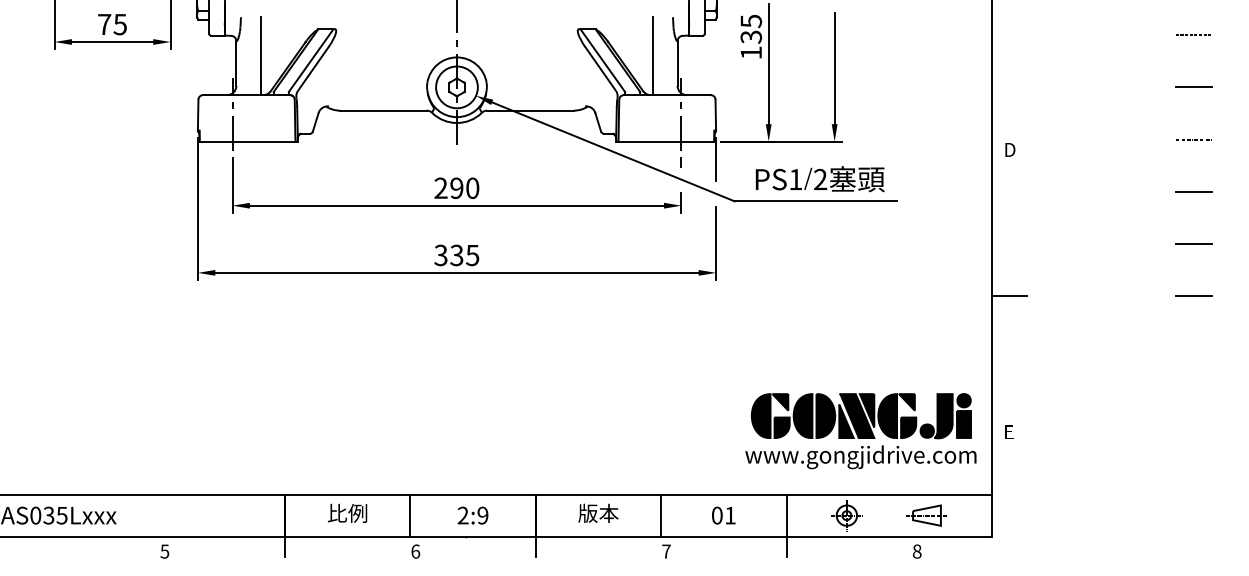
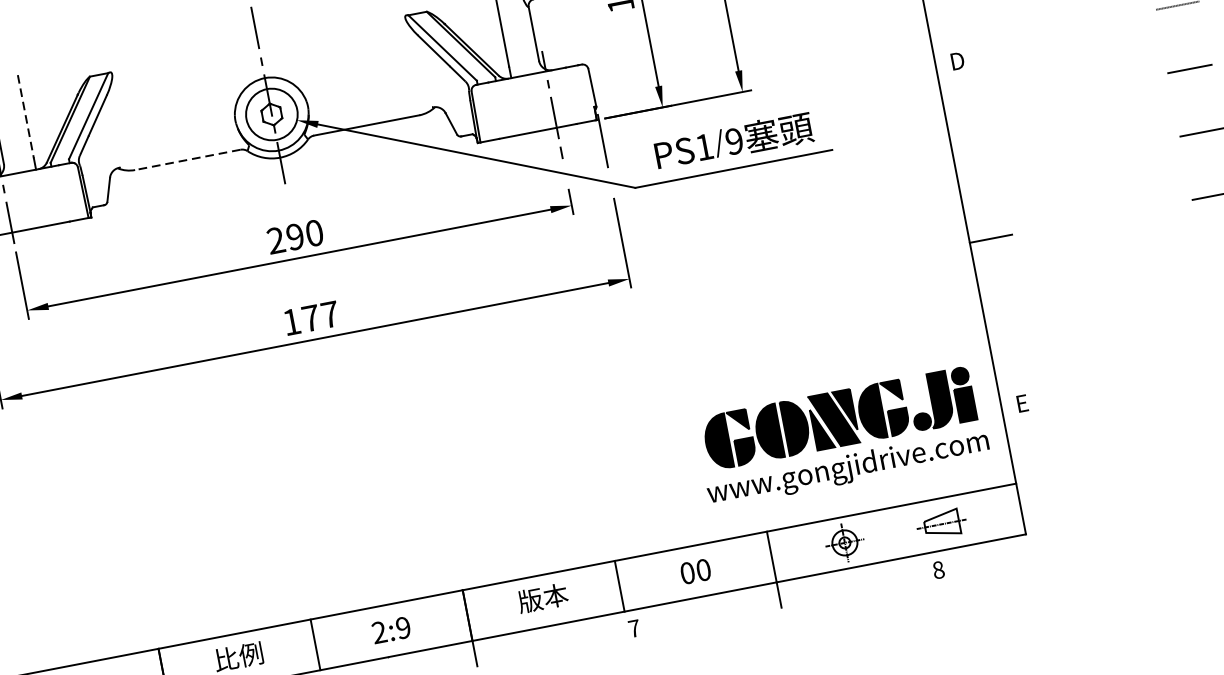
line: (261, 52) -> (26, 117), solid -> dashed
line: (382, 110) -> (186, 159), solid -> dashed
text: (820, 179) -> (734, 141), 2 -> 9
text: (456, 255) -> (310, 318), 335 -> 177
text: (730, 515) -> (703, 569), 01 -> 00

